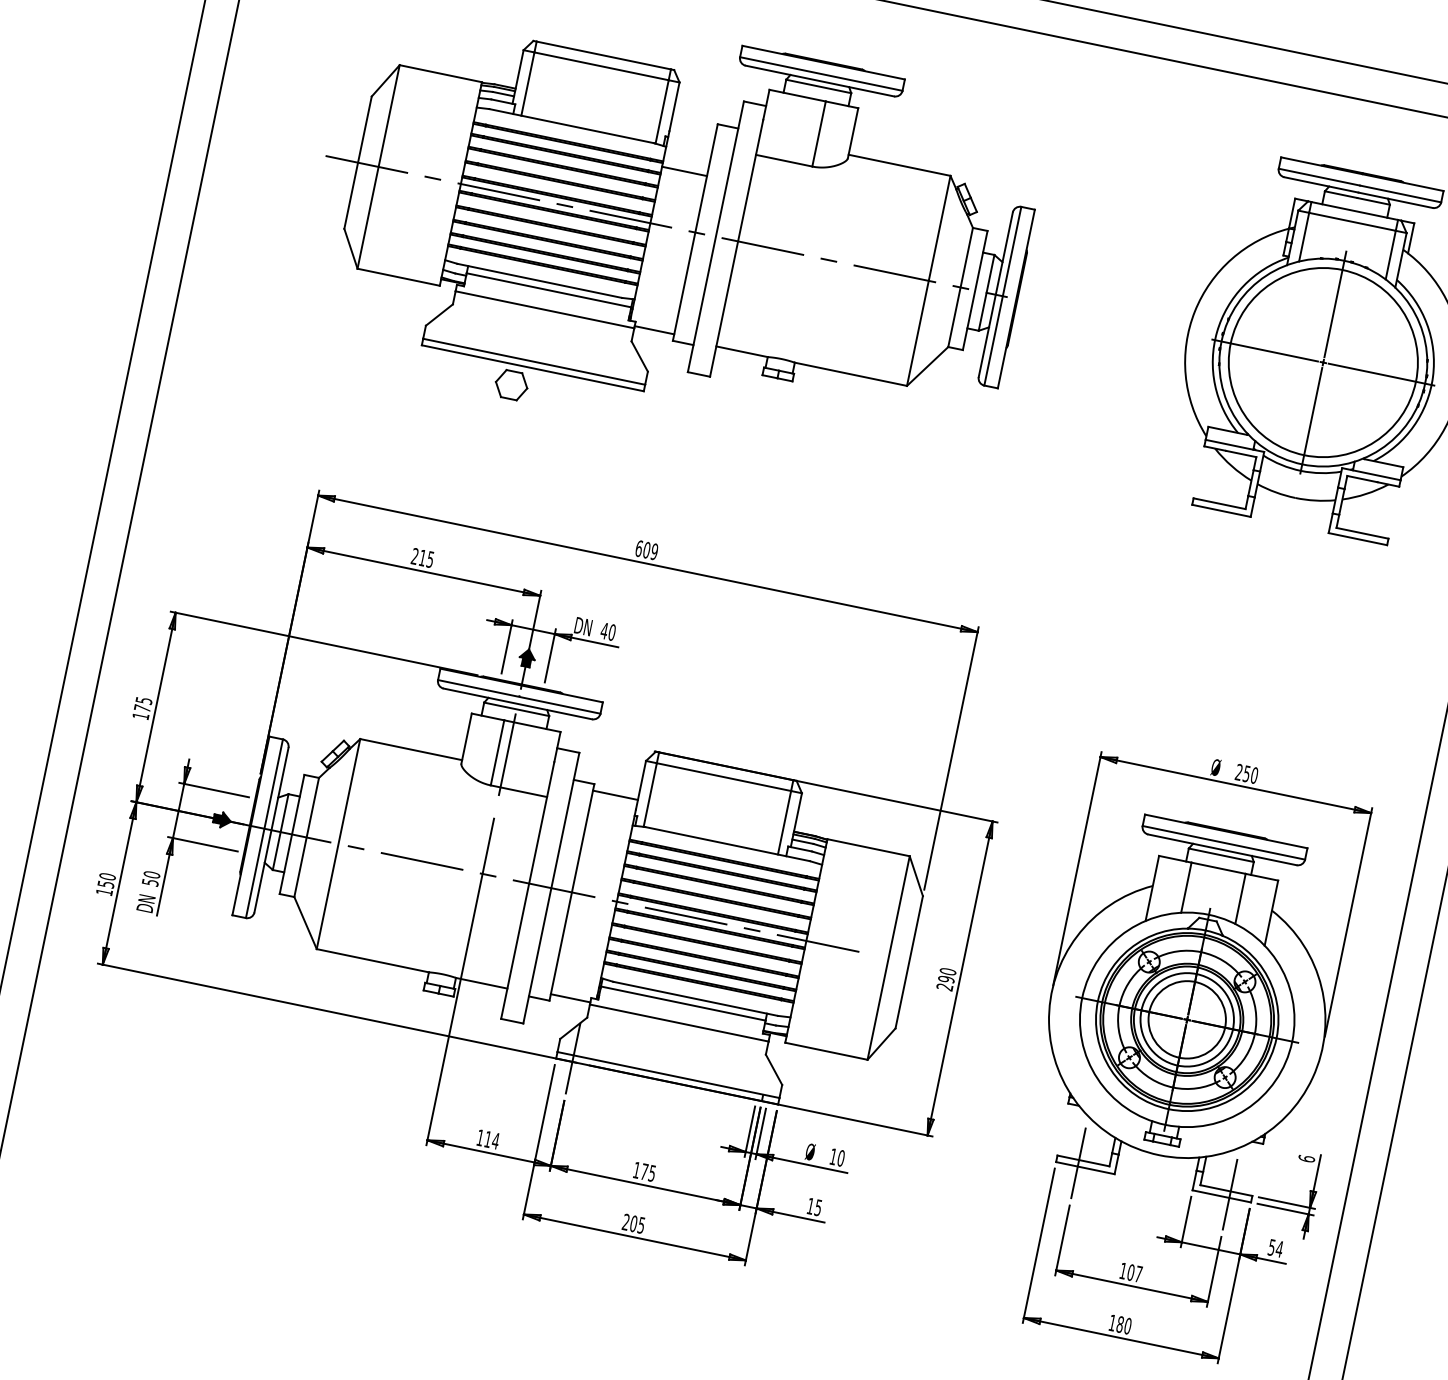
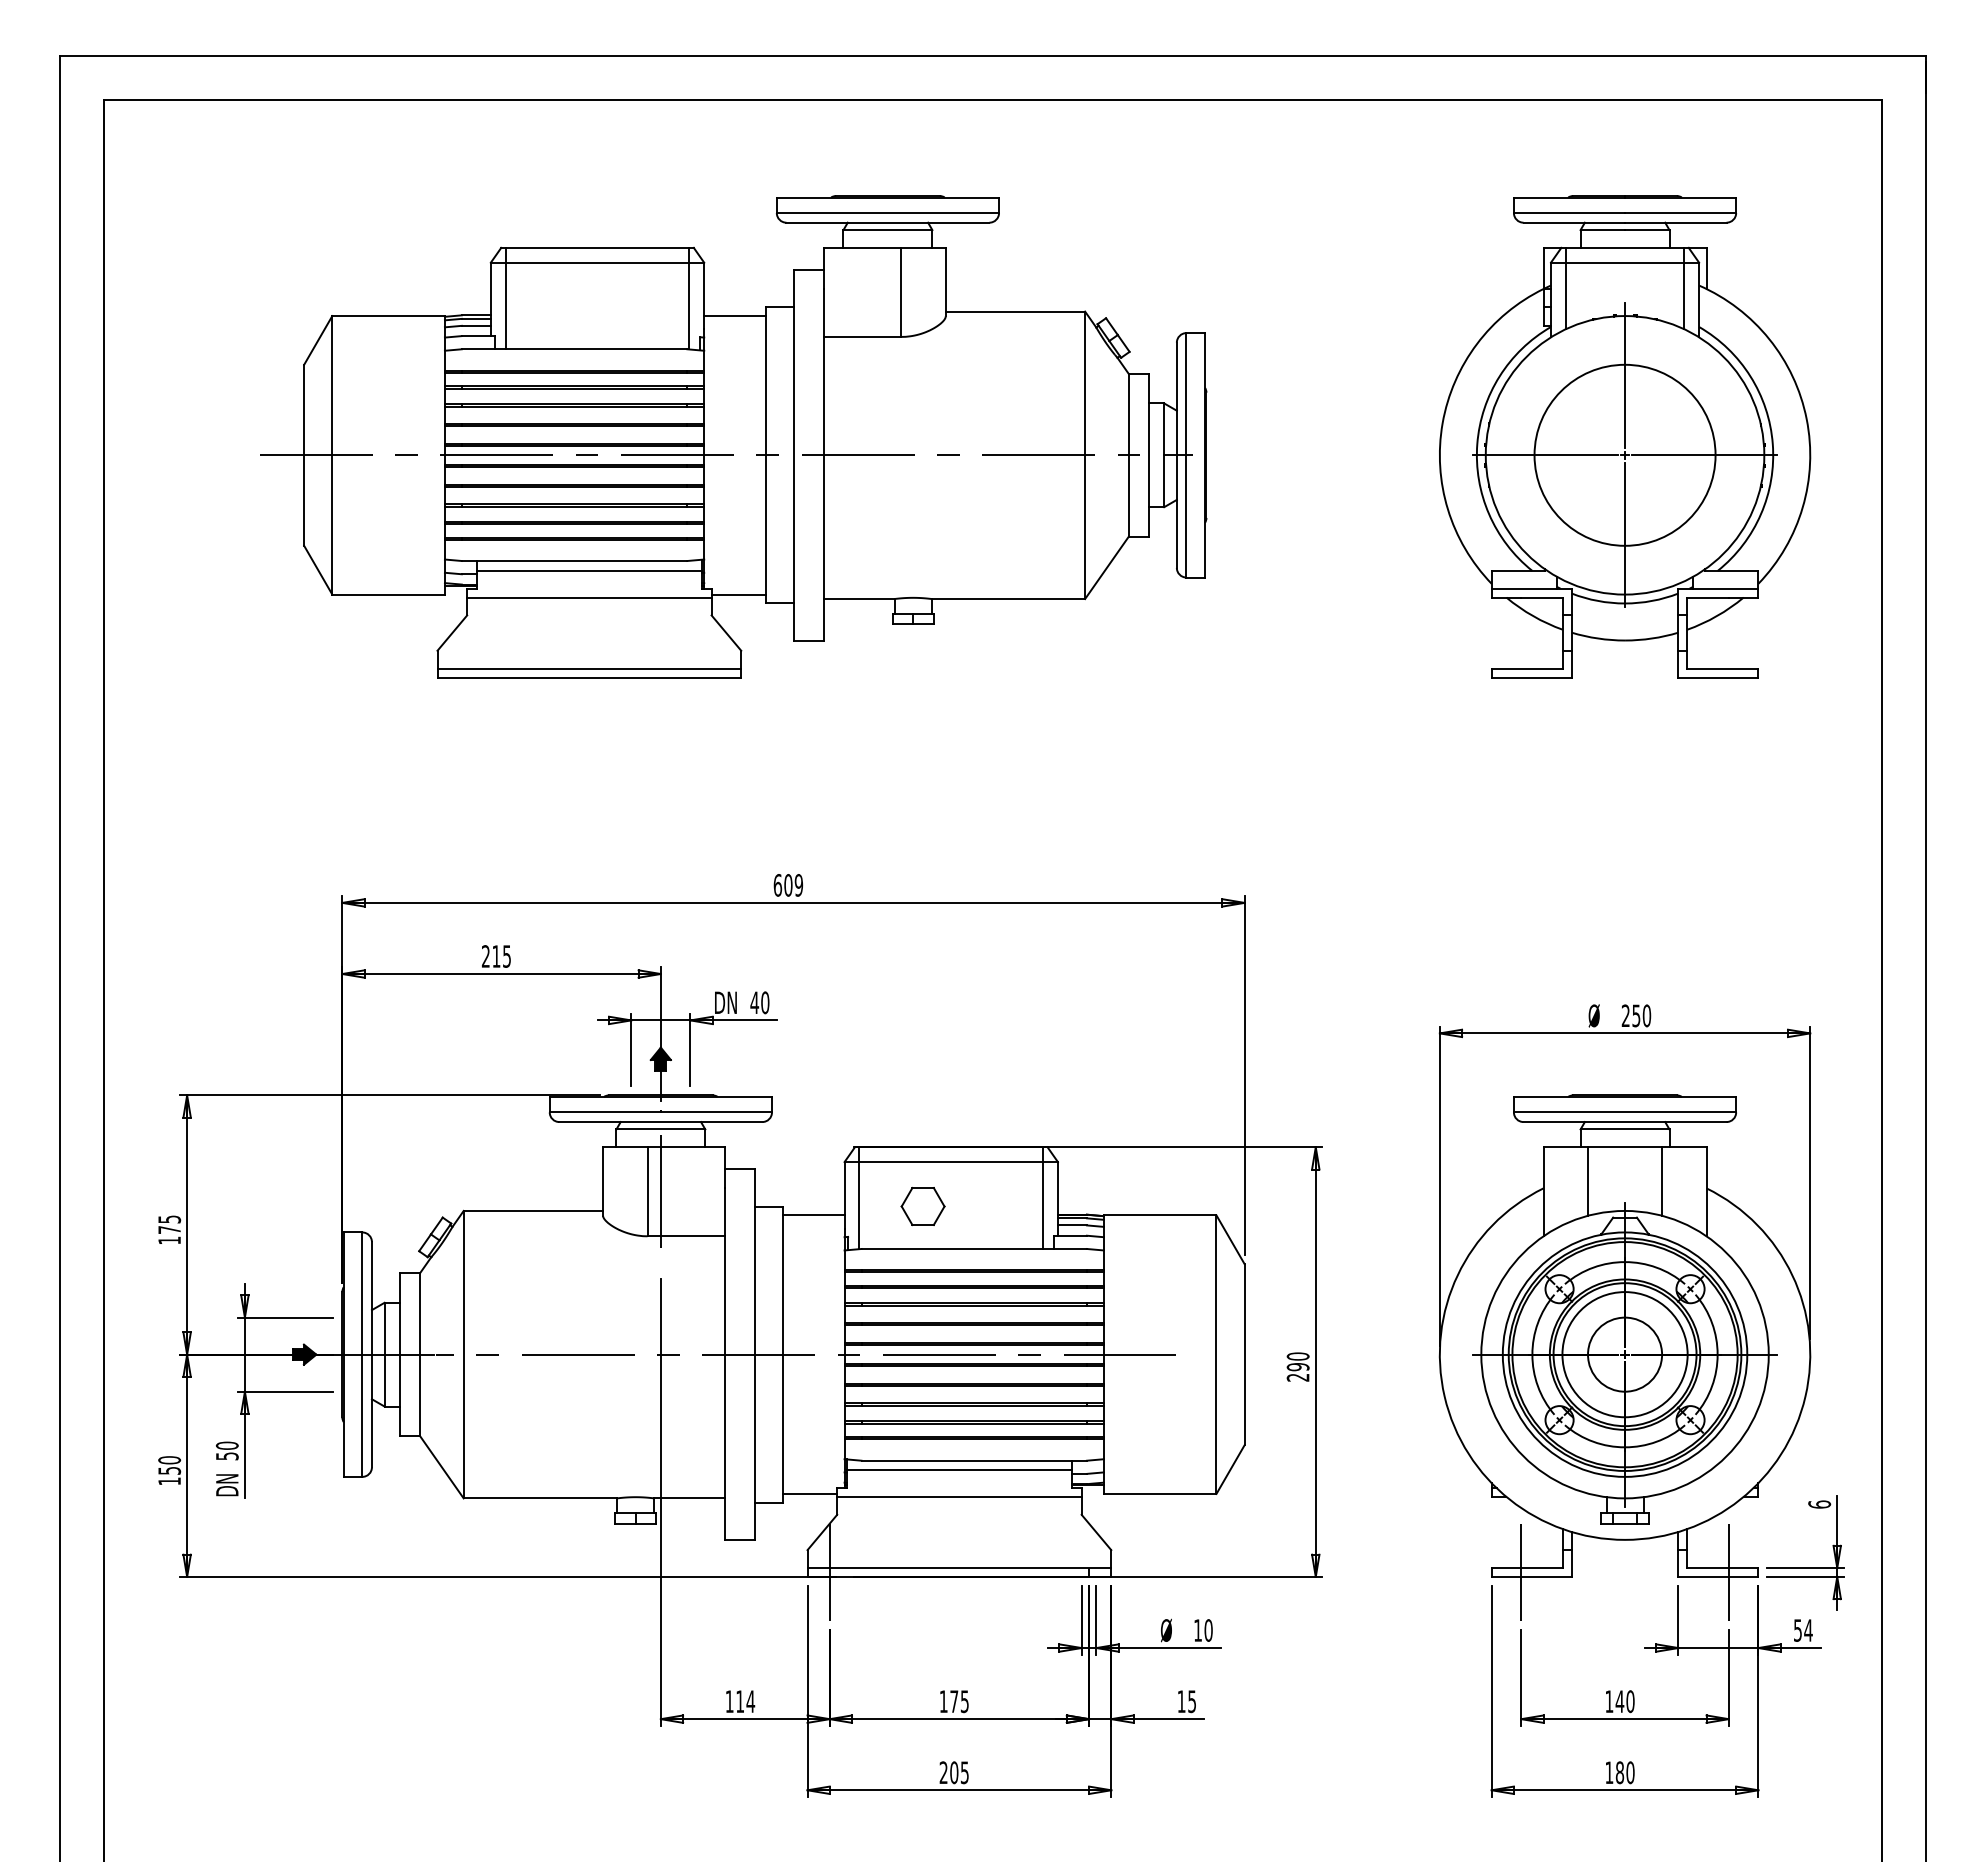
line: (684, 171) -> (734, 316), moved
circle: (1323, 361) -> (1624, 454), size x0.71
part: (511, 385) -> (922, 1206), moved
circle: (1187, 1019) -> (1625, 1354), size x0.71
text: (1134, 1273) -> (1624, 1701), 107 -> 140

